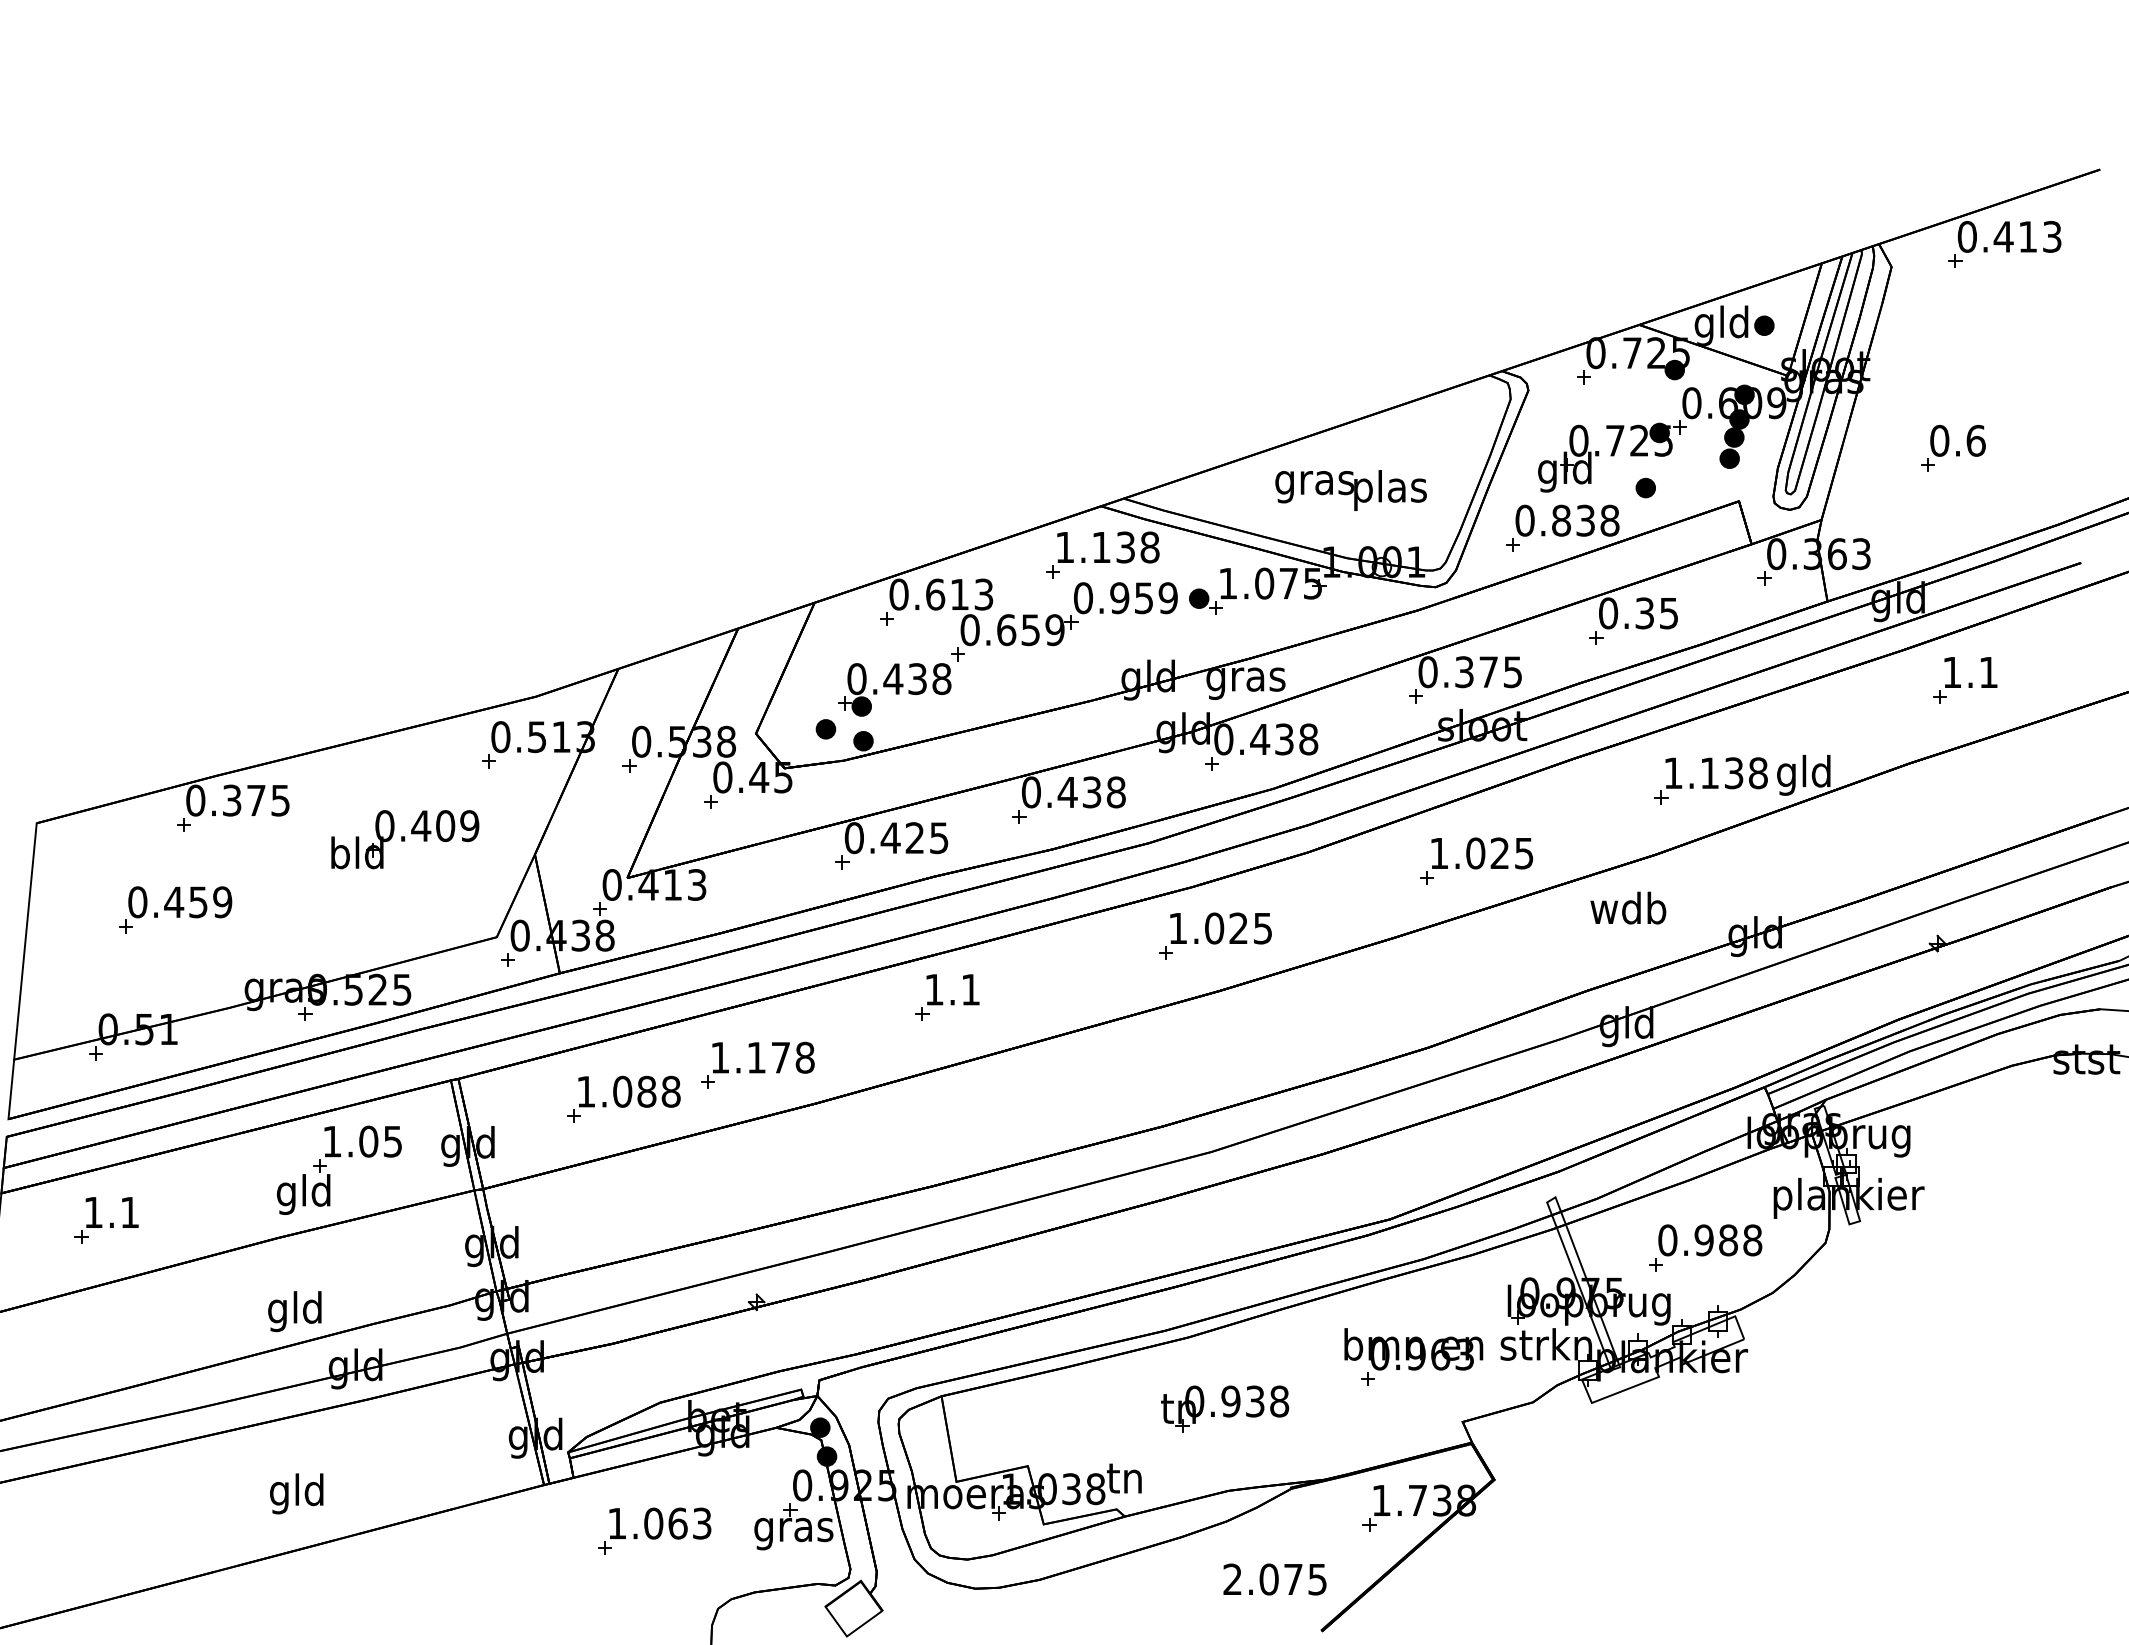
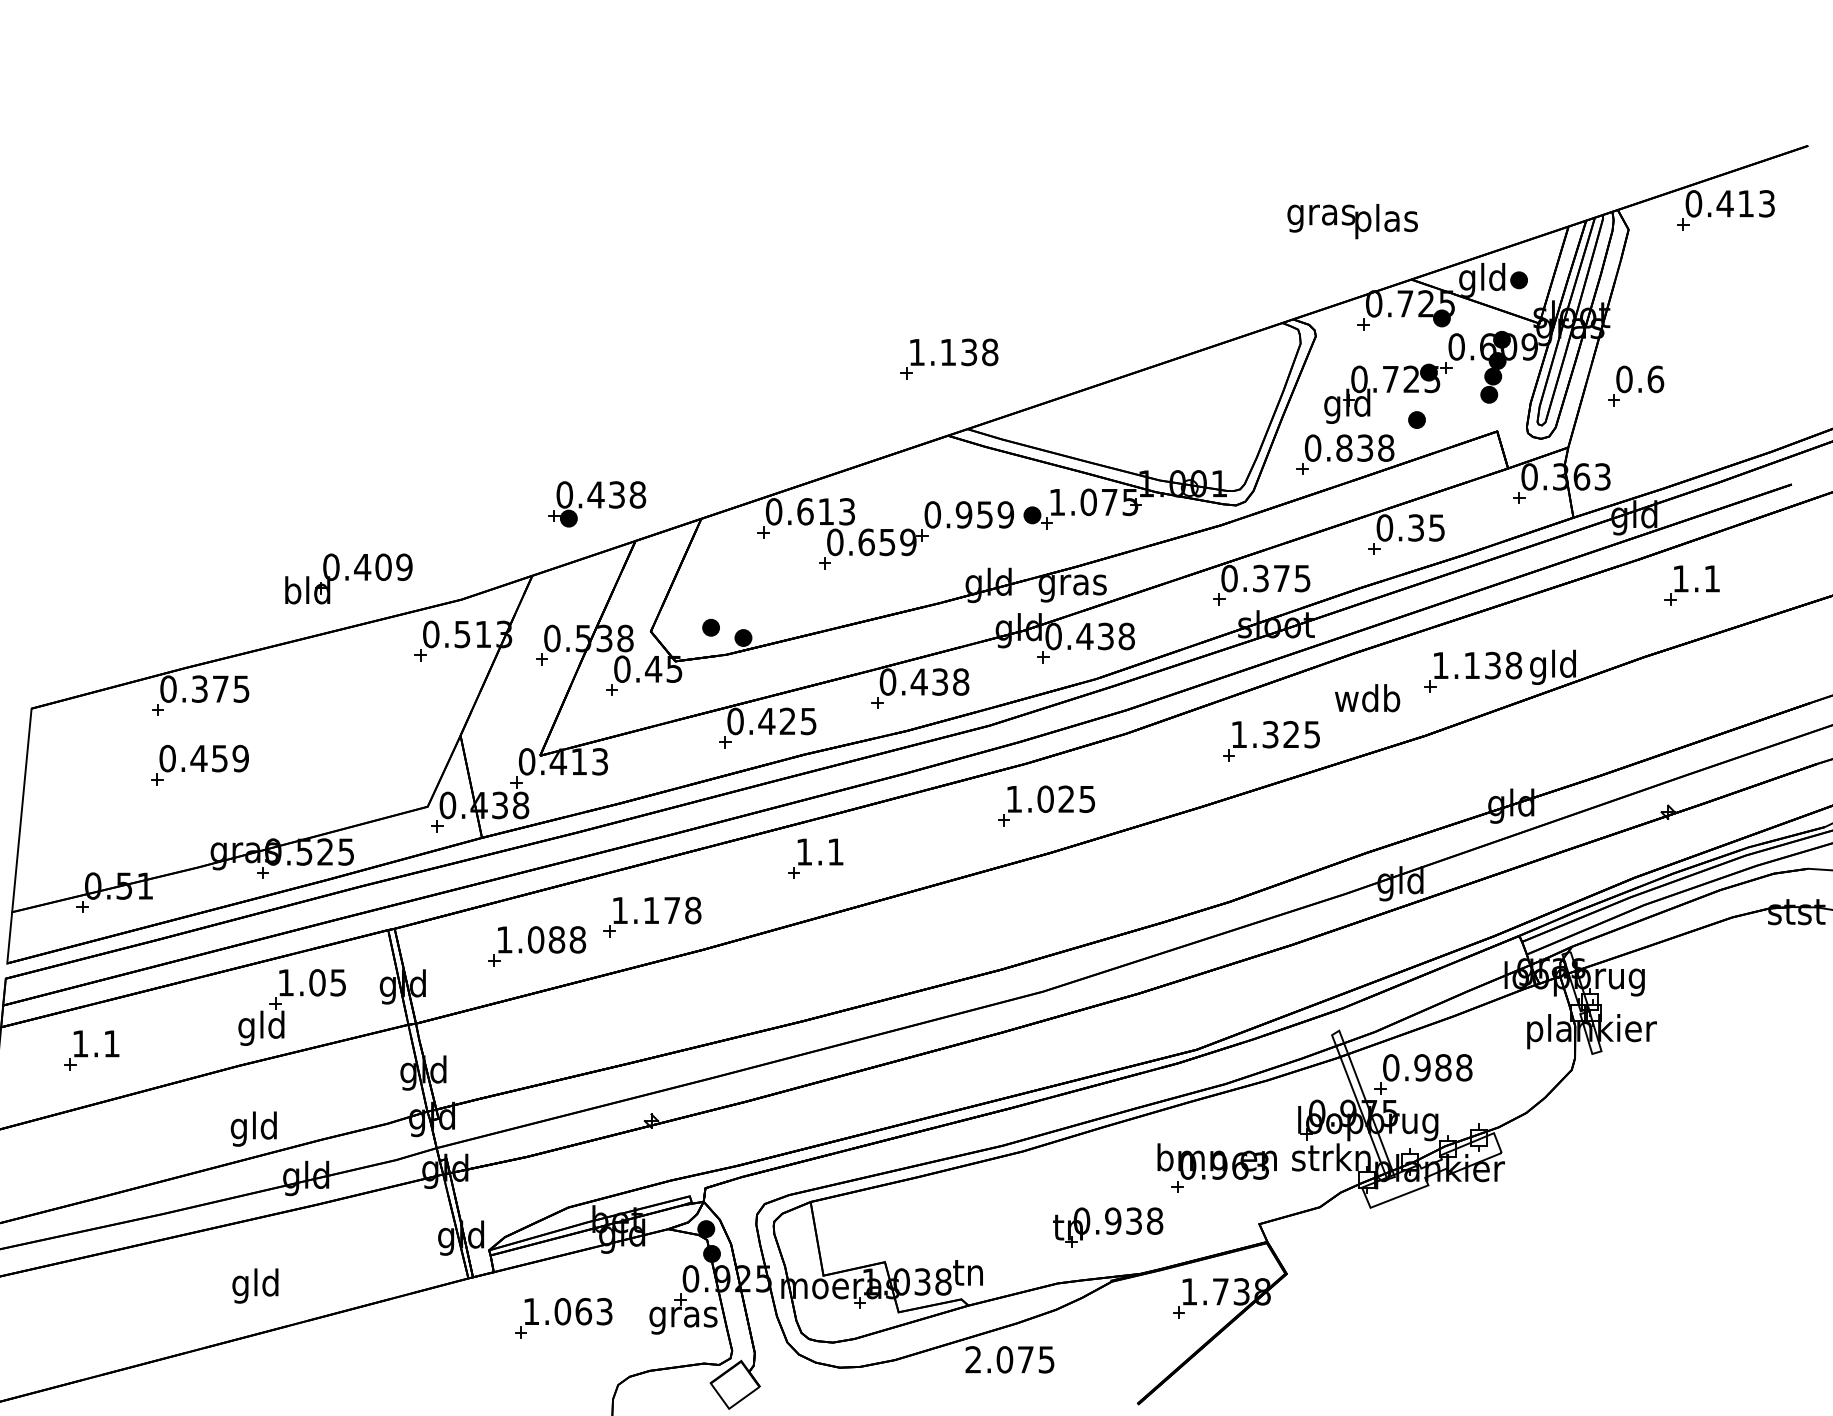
part: (1953, 448) -> (1636, 385), moved
text: (1350, 490) -> (1352, 221), moved
part: (1102, 554) -> (949, 358), moved
part: (894, 689) -> (597, 503), moved
part: (405, 839) -> (349, 578), moved
text: (1475, 853) -> (1270, 734), 1.025 -> 1.325
text: (1628, 907) -> (1367, 697), moved
part: (175, 909) -> (200, 764), moved
part: (1705, 1247) -> (1423, 1073), moved
part: (1225, 1408) -> (1108, 1227), moved
text: (1274, 1579) -> (1009, 1359), moved

